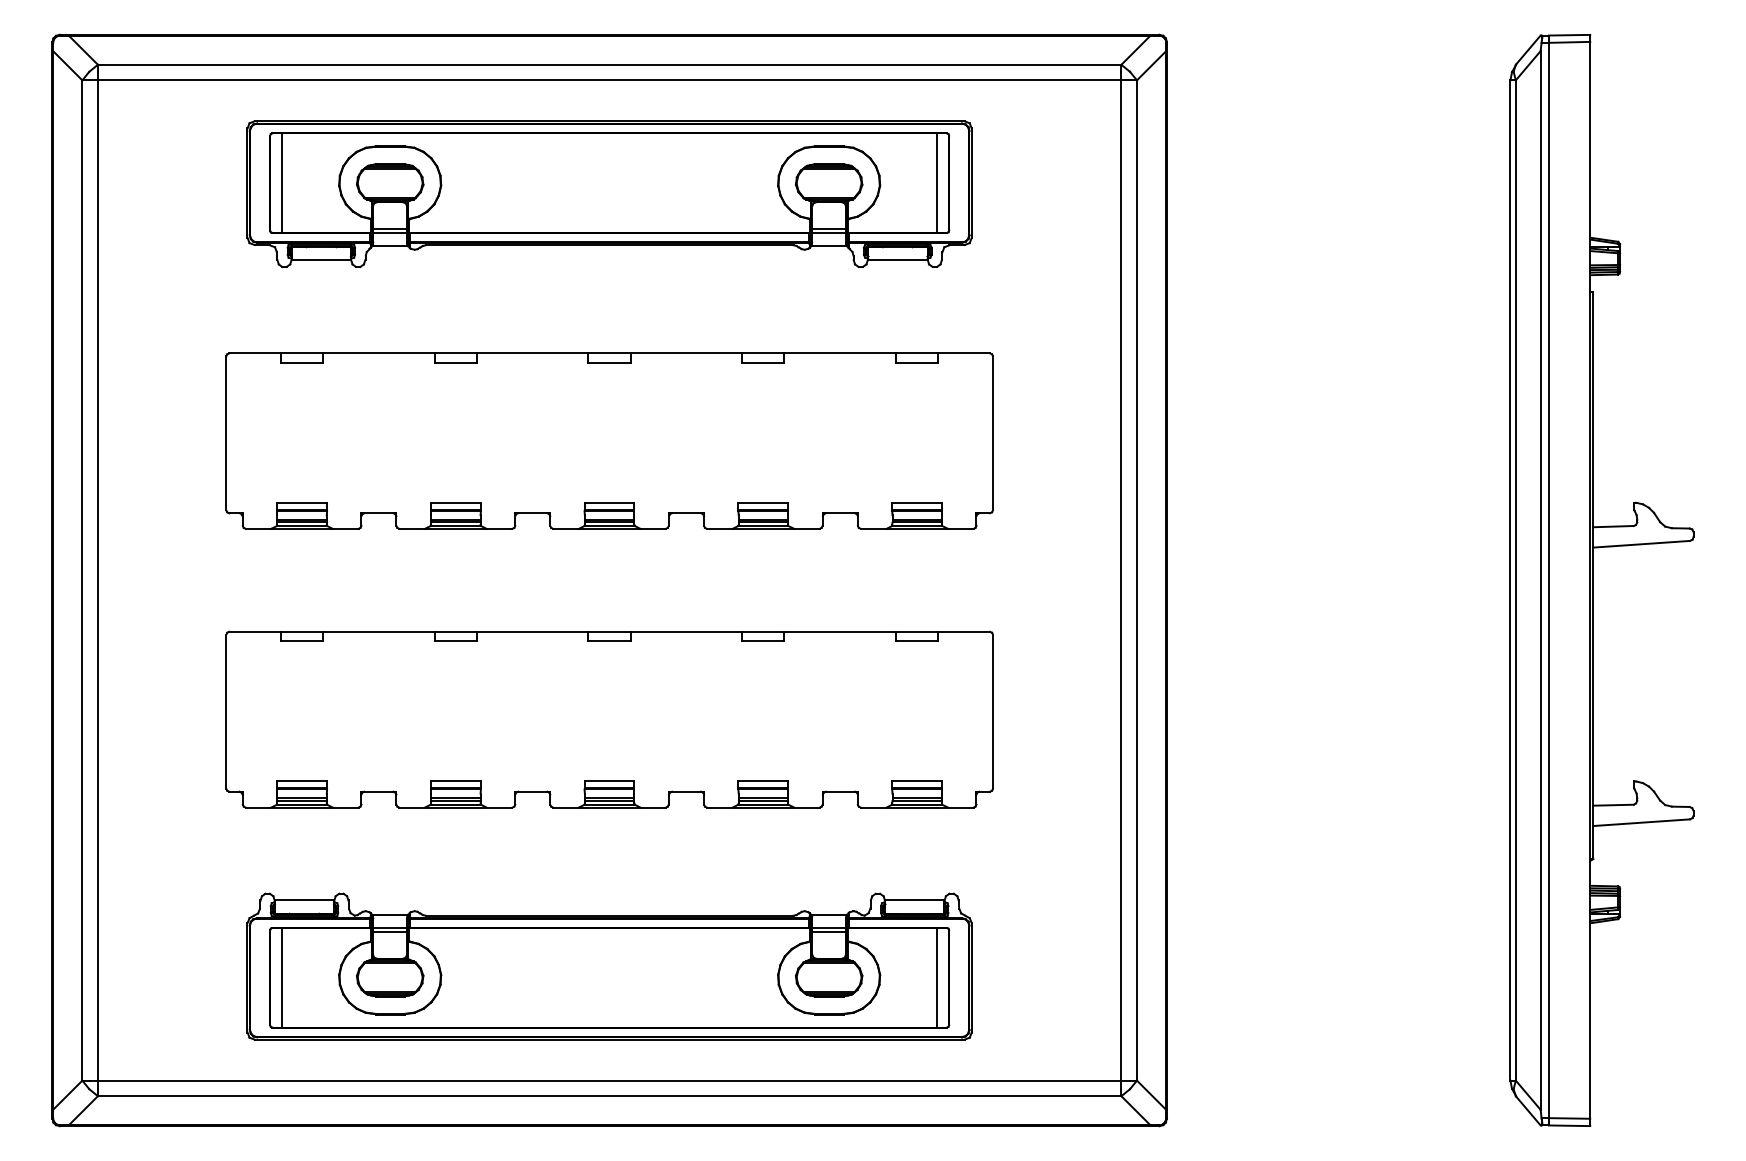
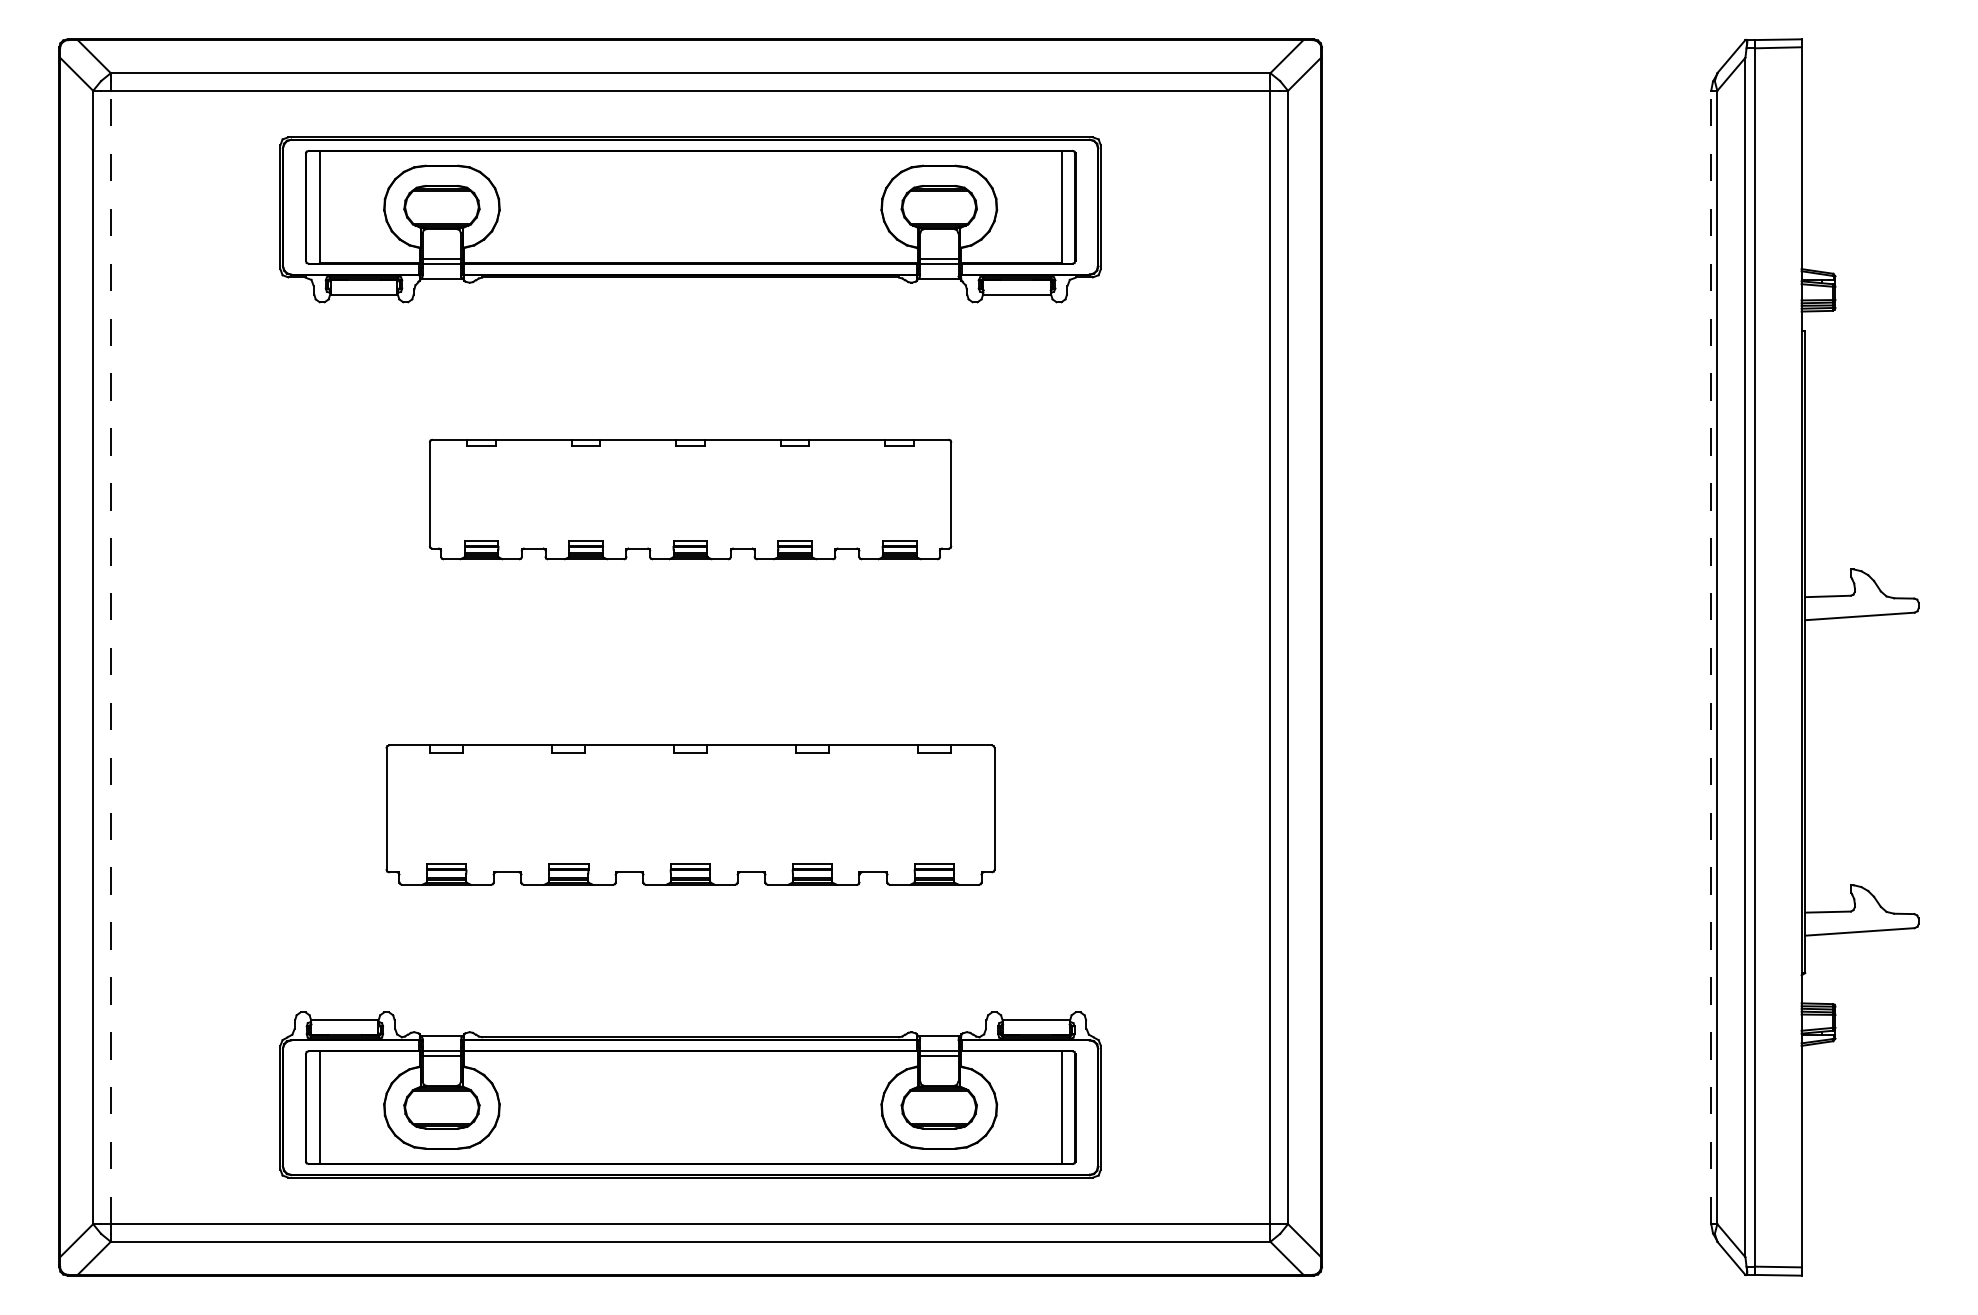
part: (609, 441) -> (690, 499), size x0.6
line: (97, 580) -> (110, 657), solid -> dashed
line: (1509, 580) -> (1710, 657), solid -> dashed
part: (609, 719) -> (690, 814), size x0.7

